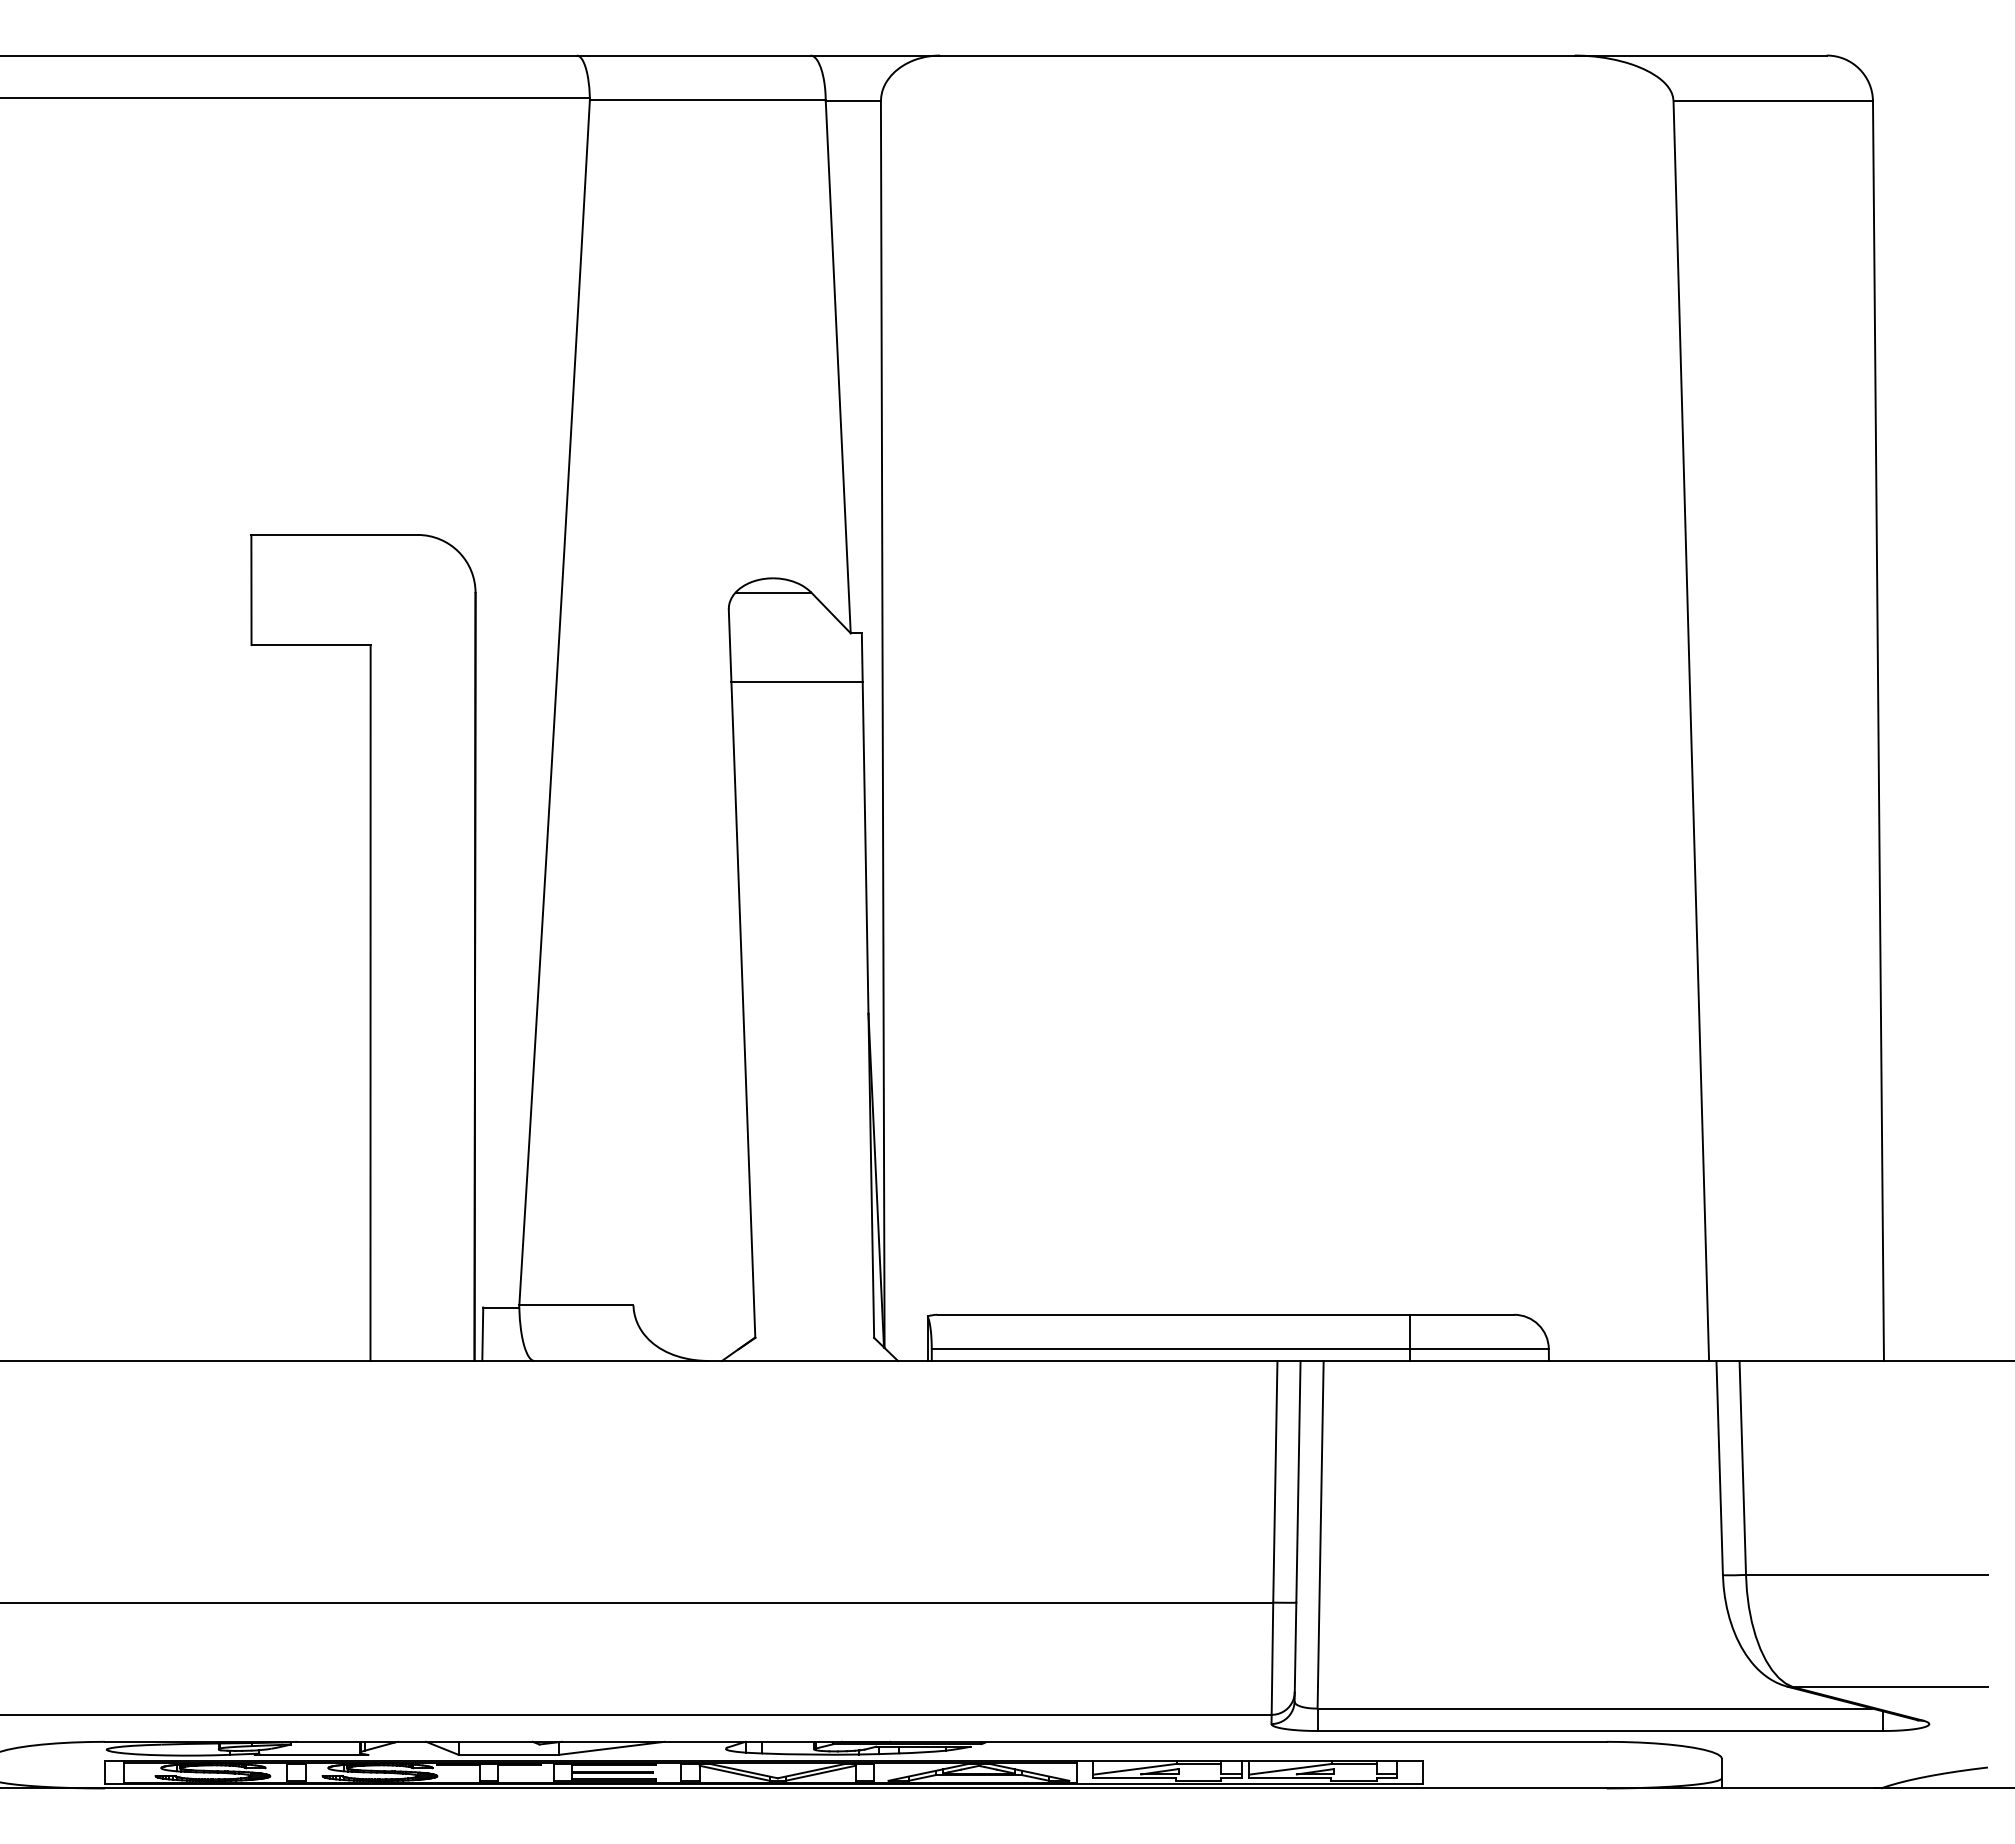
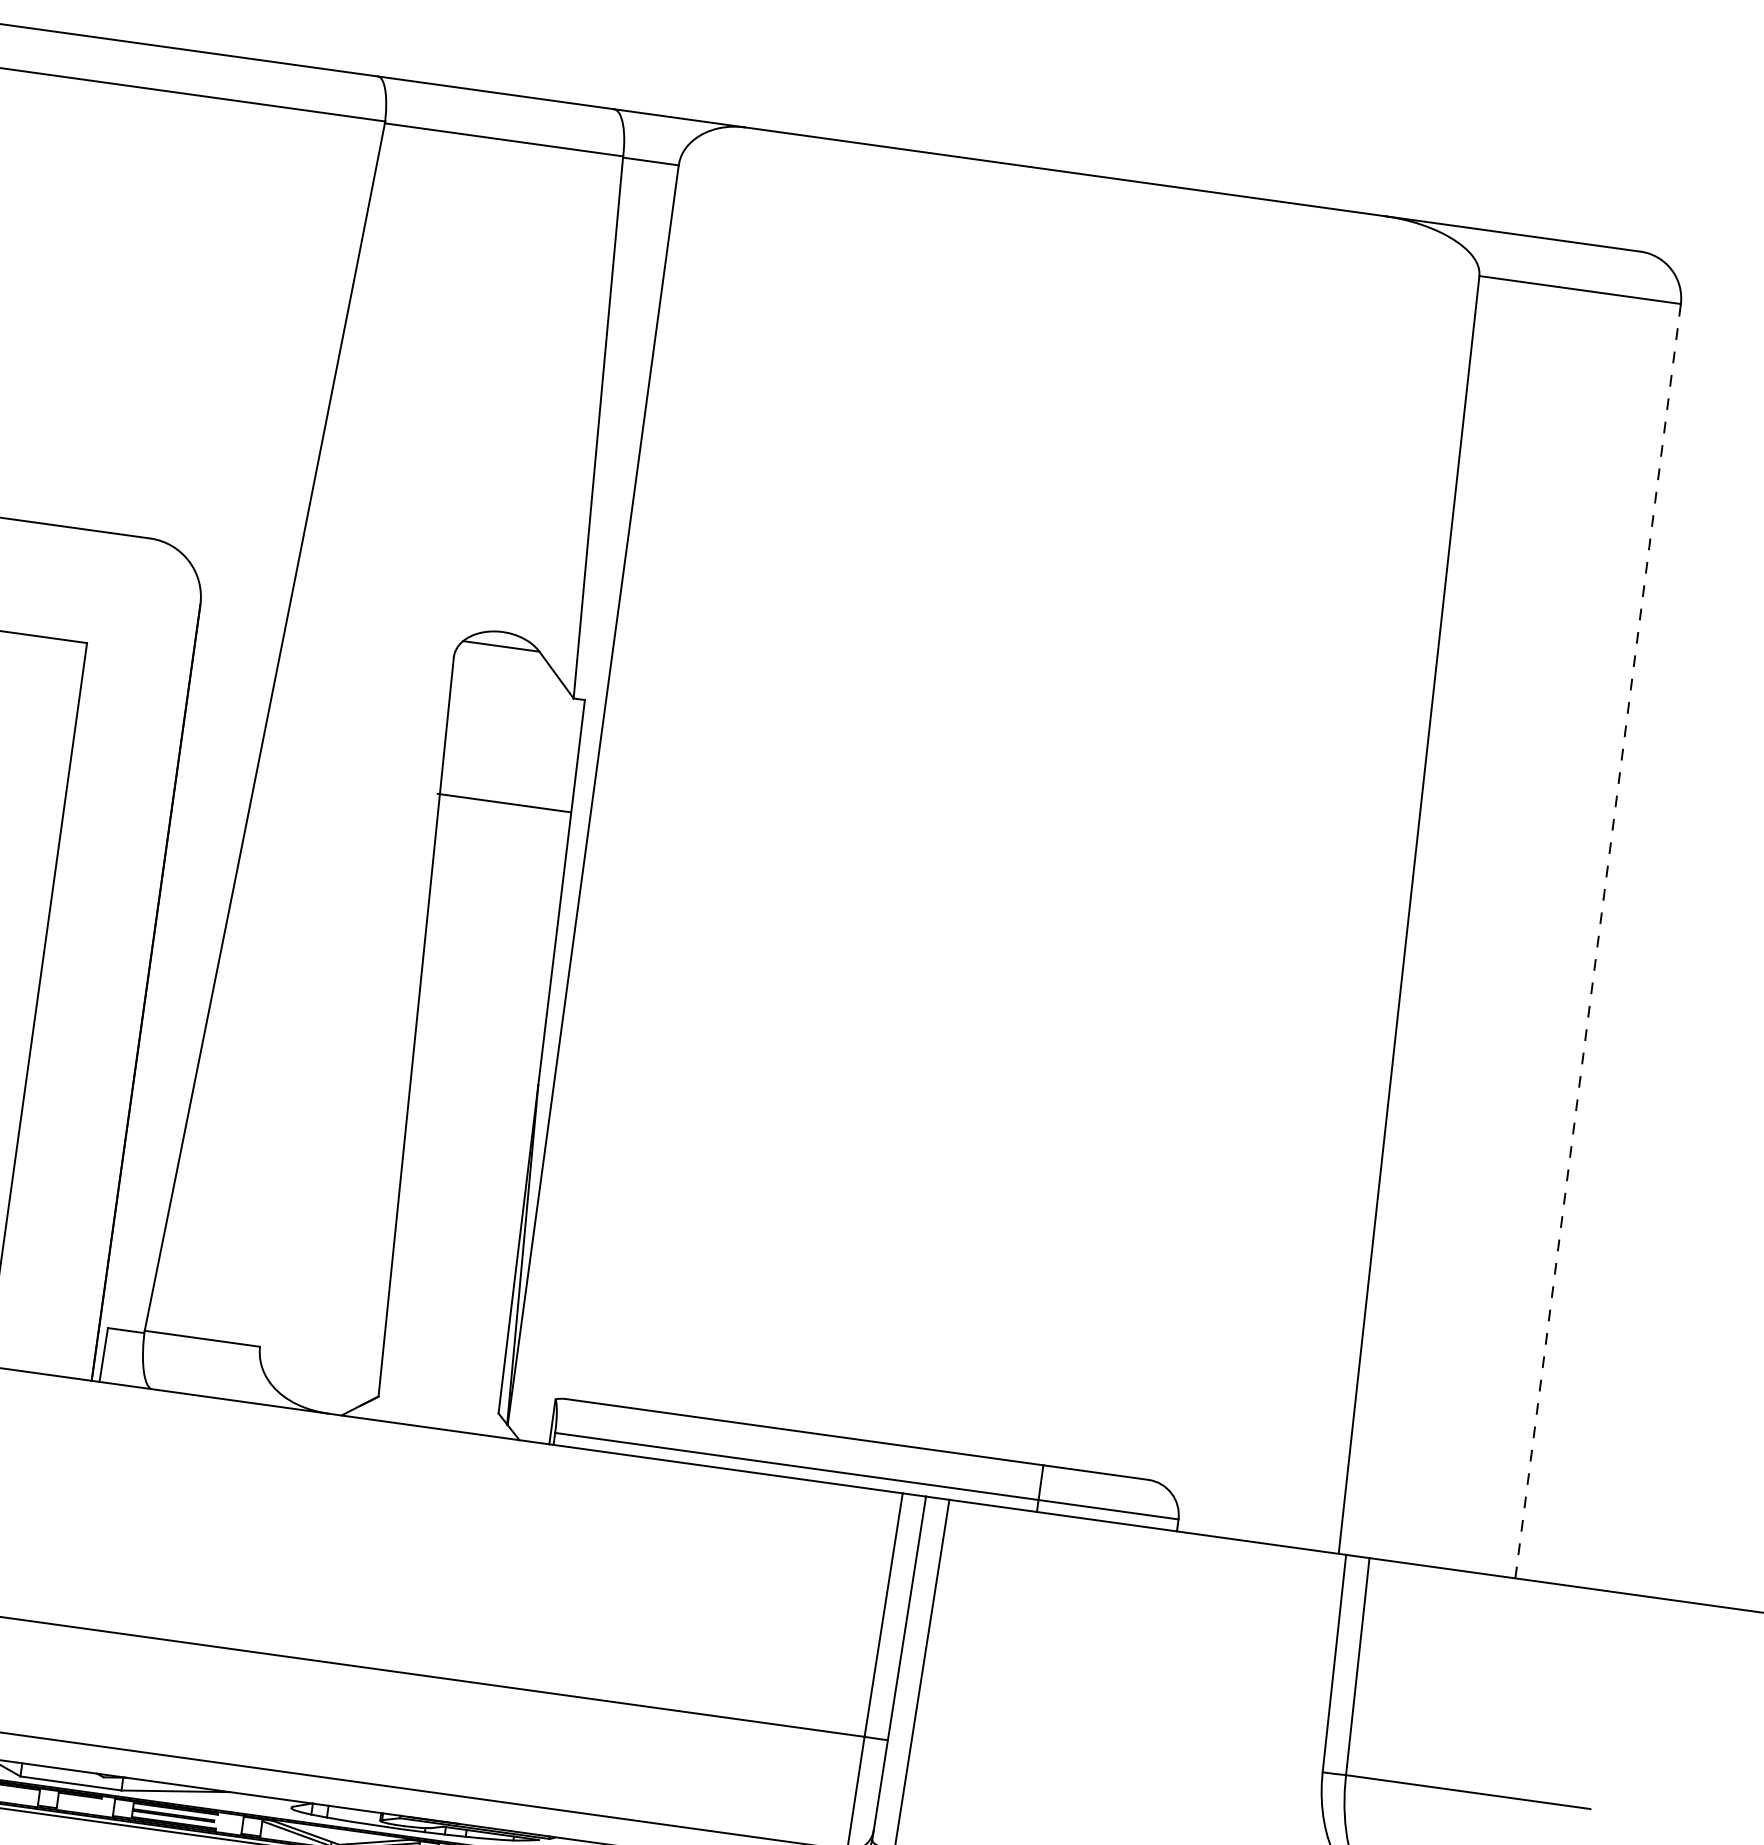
line: (796, 682) -> (503, 803), moved
line: (1878, 731) -> (1598, 941), solid -> dashed

